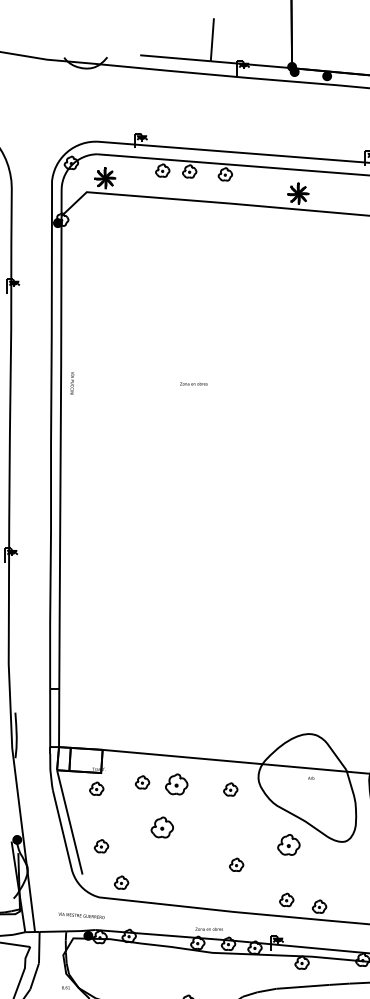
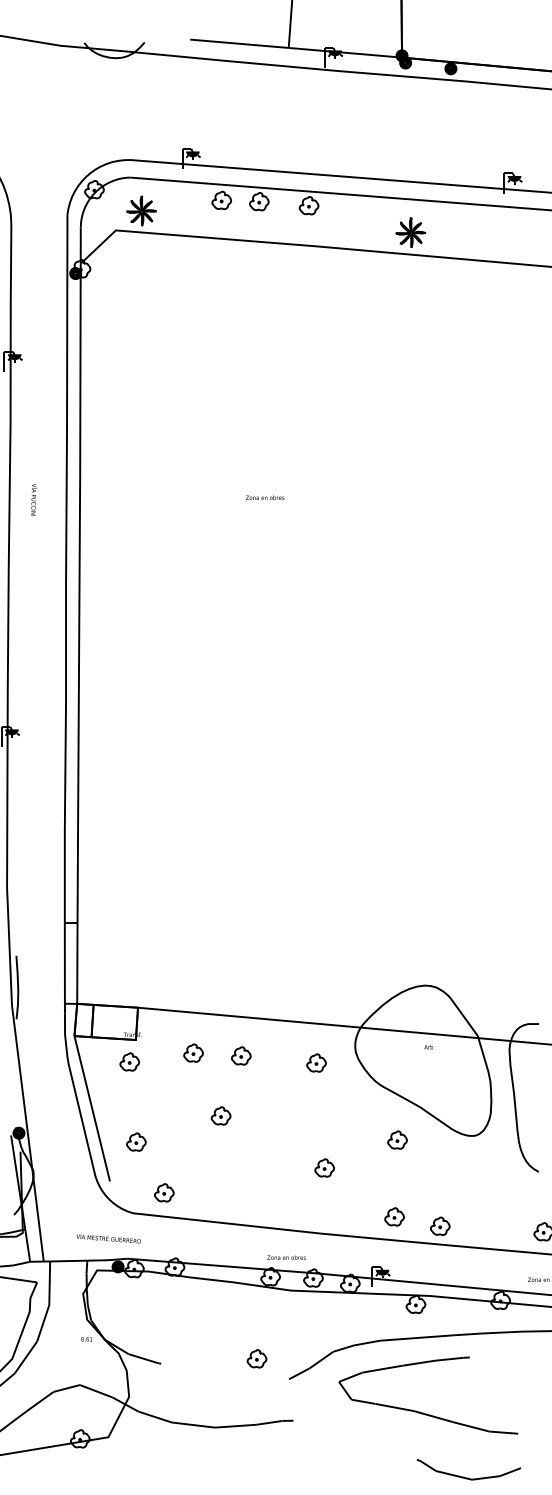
text: (72, 383) -> (34, 499), moved
part: (176, 784) -> (241, 1055), size x0.62
part: (161, 827) -> (220, 1115), size x0.62
part: (288, 844) -> (397, 1139), size x0.62

